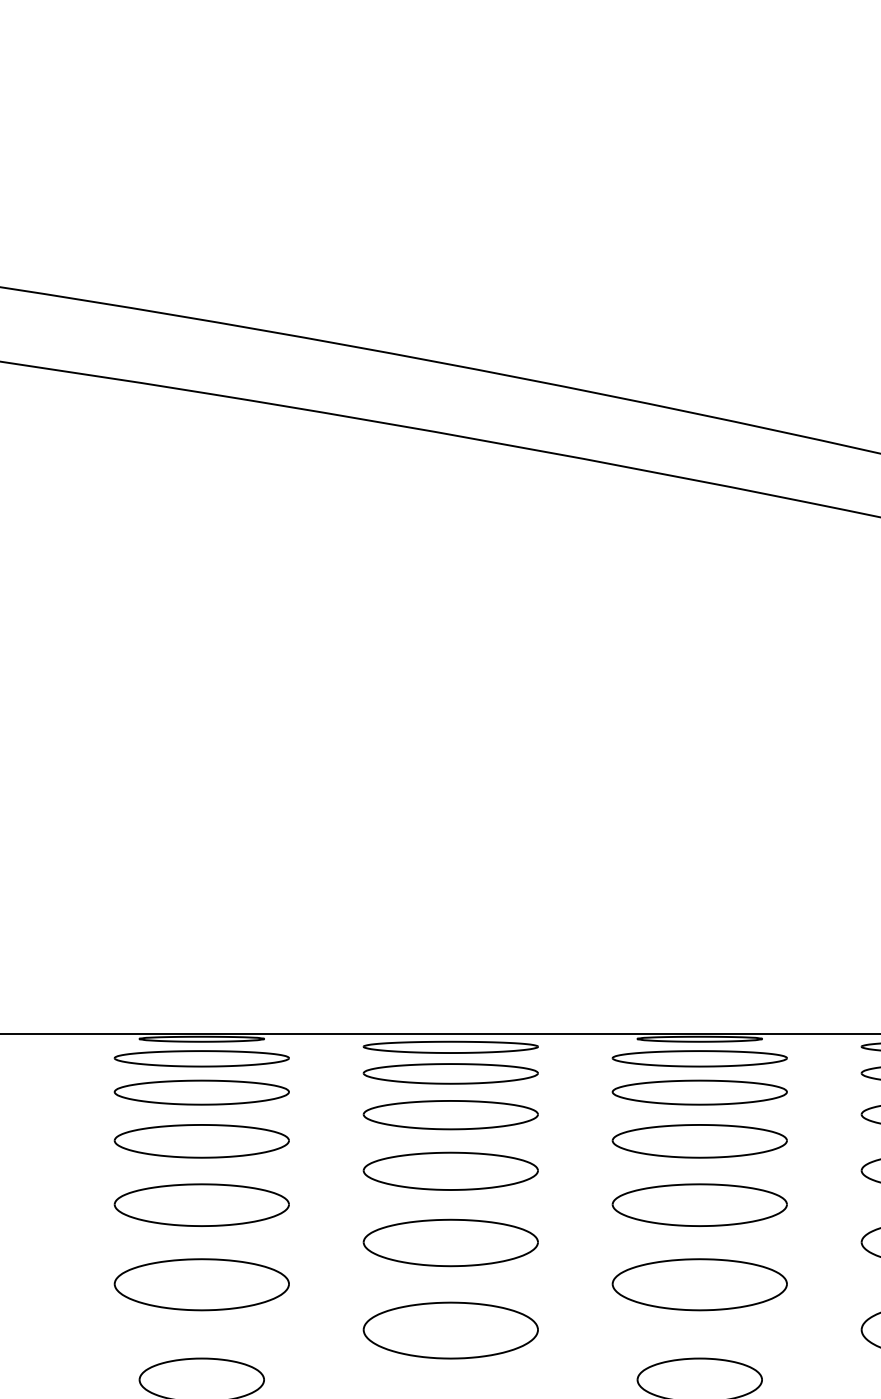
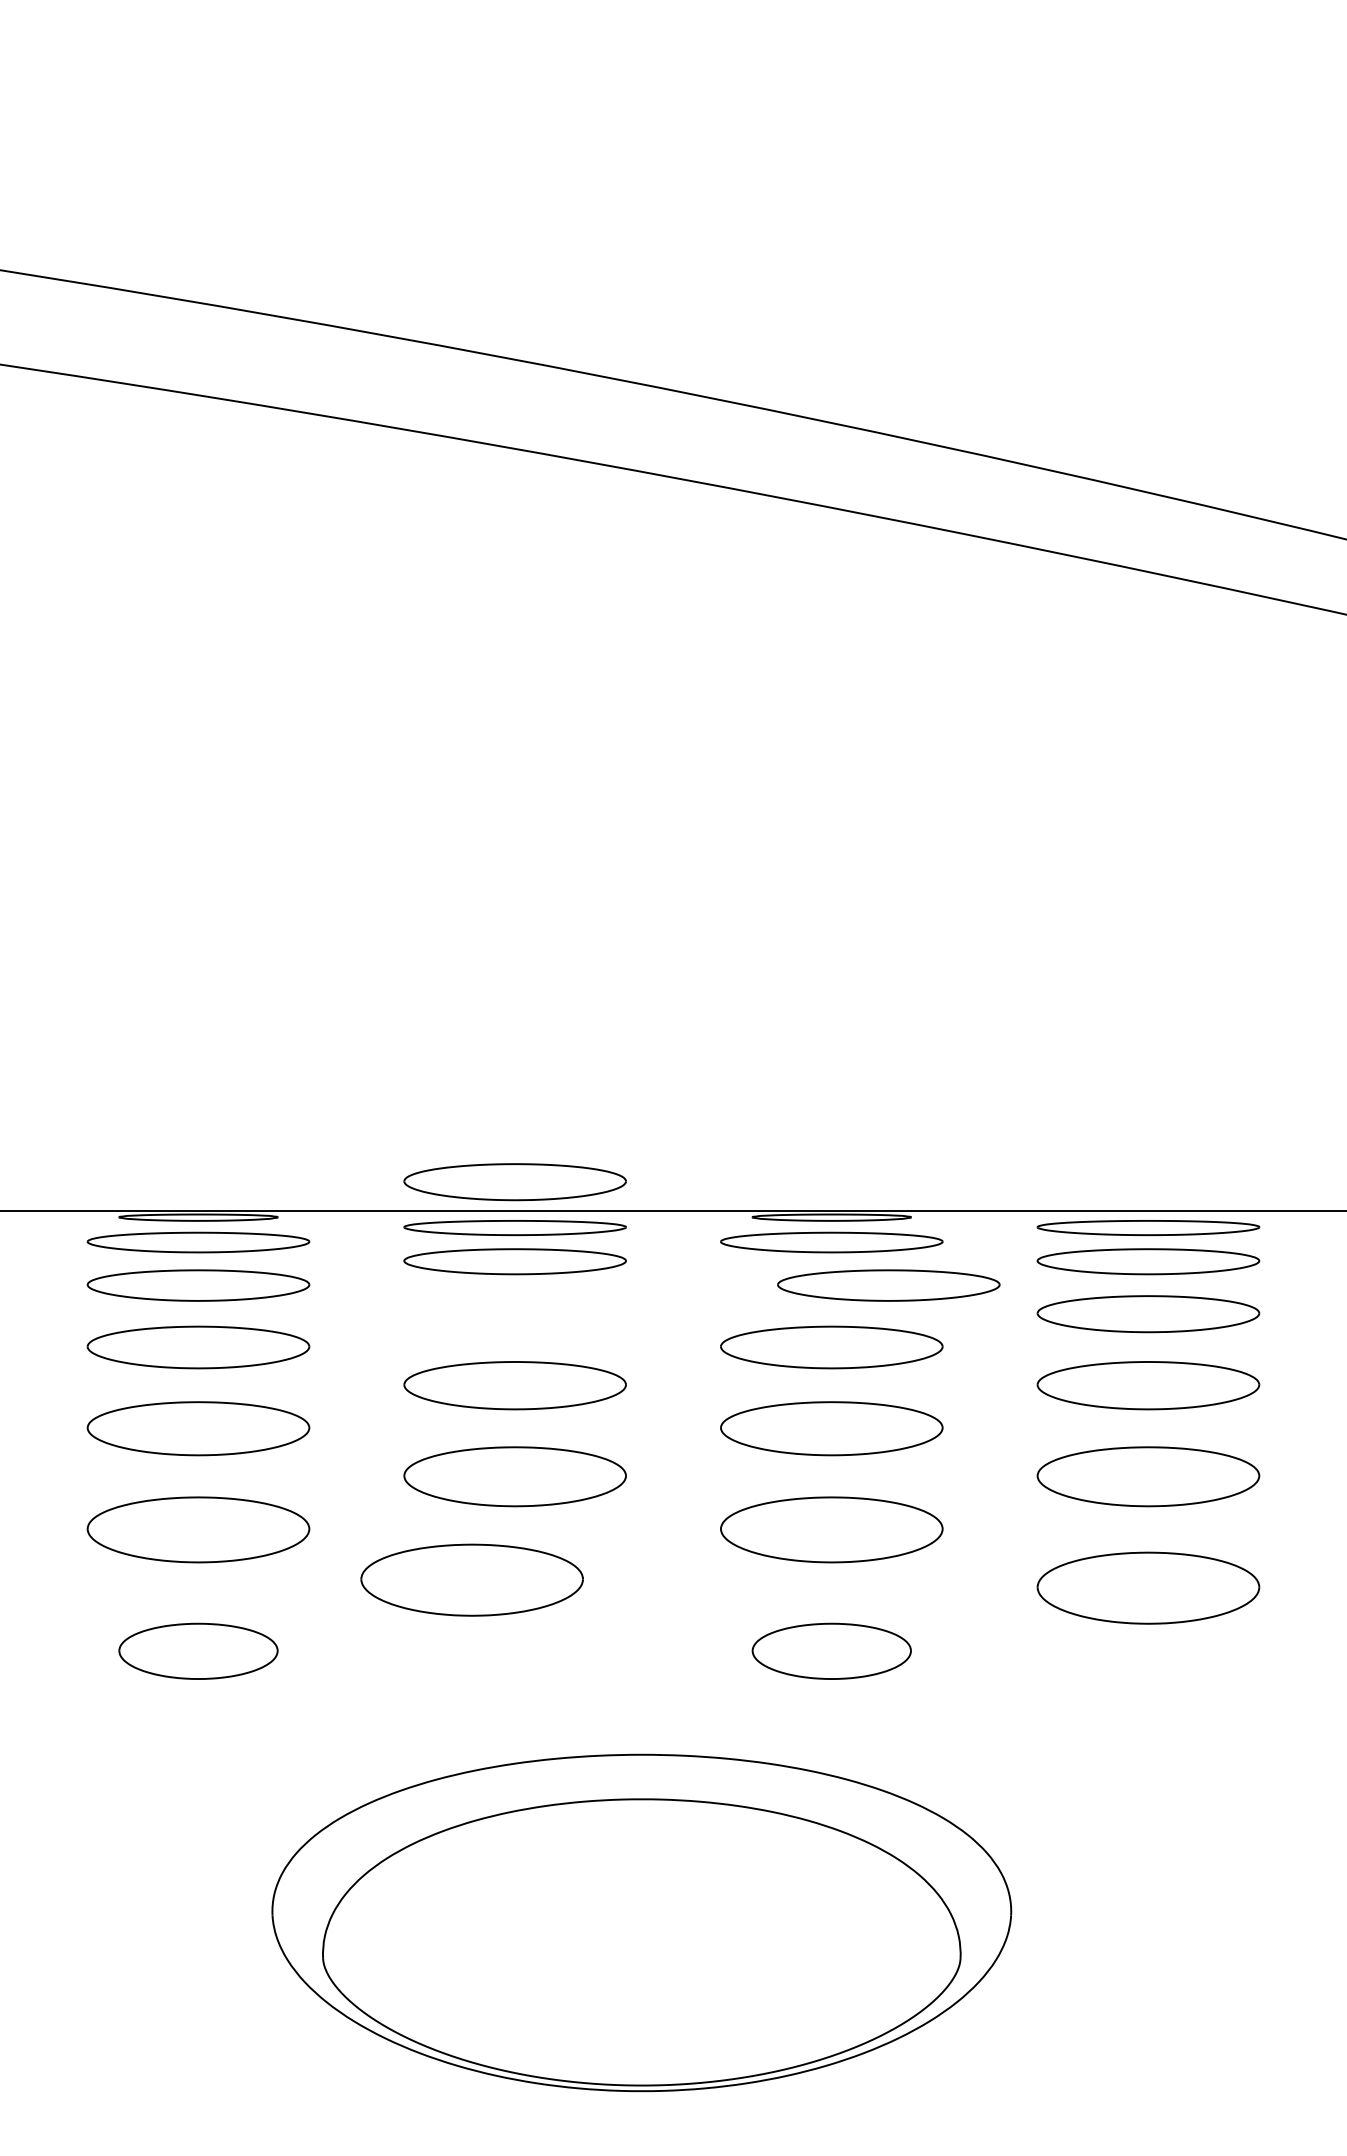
part: (699, 1092) -> (888, 1285), moved
part: (450, 1115) -> (514, 1182), moved
part: (450, 1330) -> (471, 1579), moved

